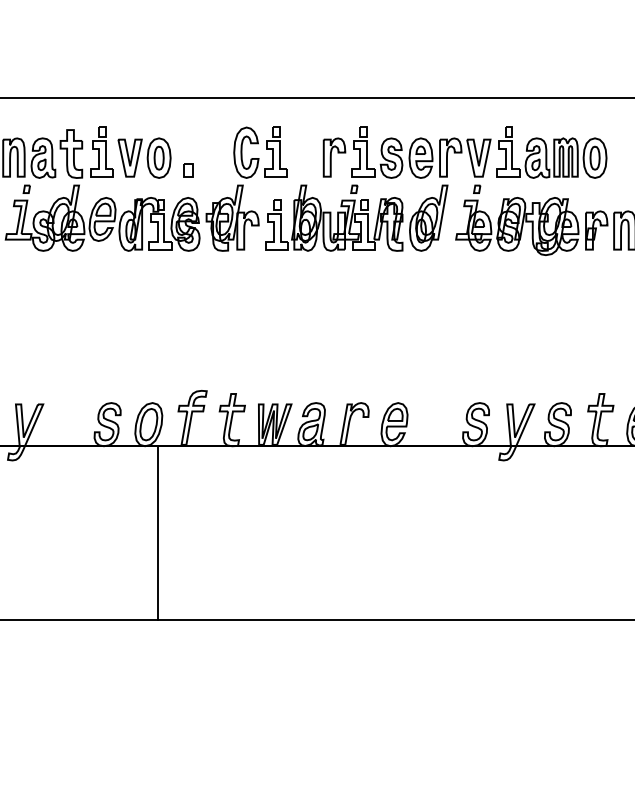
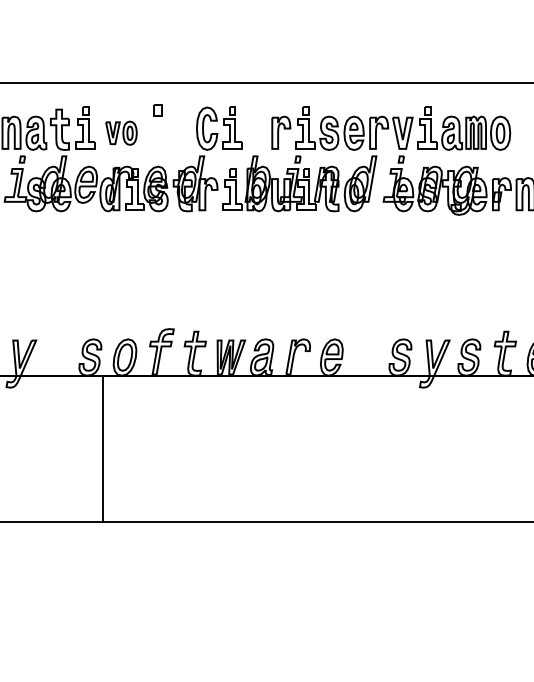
part: (144, 157) -> (121, 132), size x0.7
part: (188, 170) -> (158, 110), moved
line: (158, 533) -> (103, 449), moved

